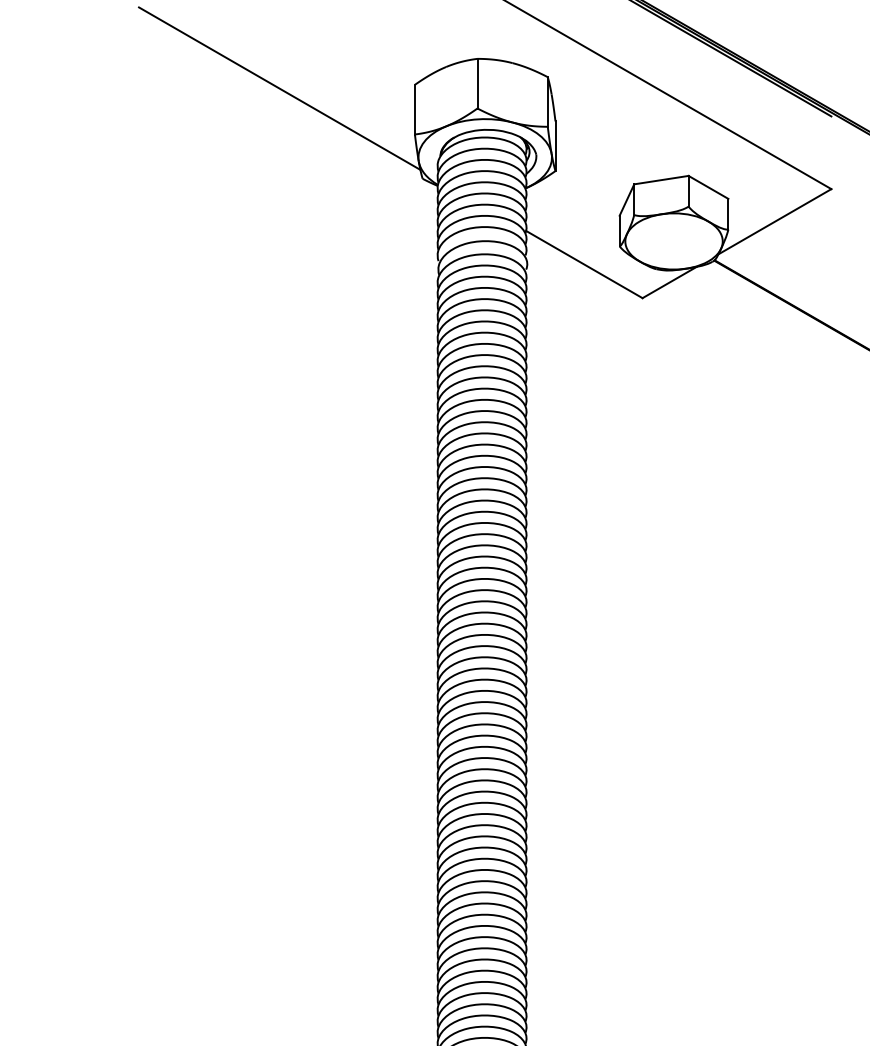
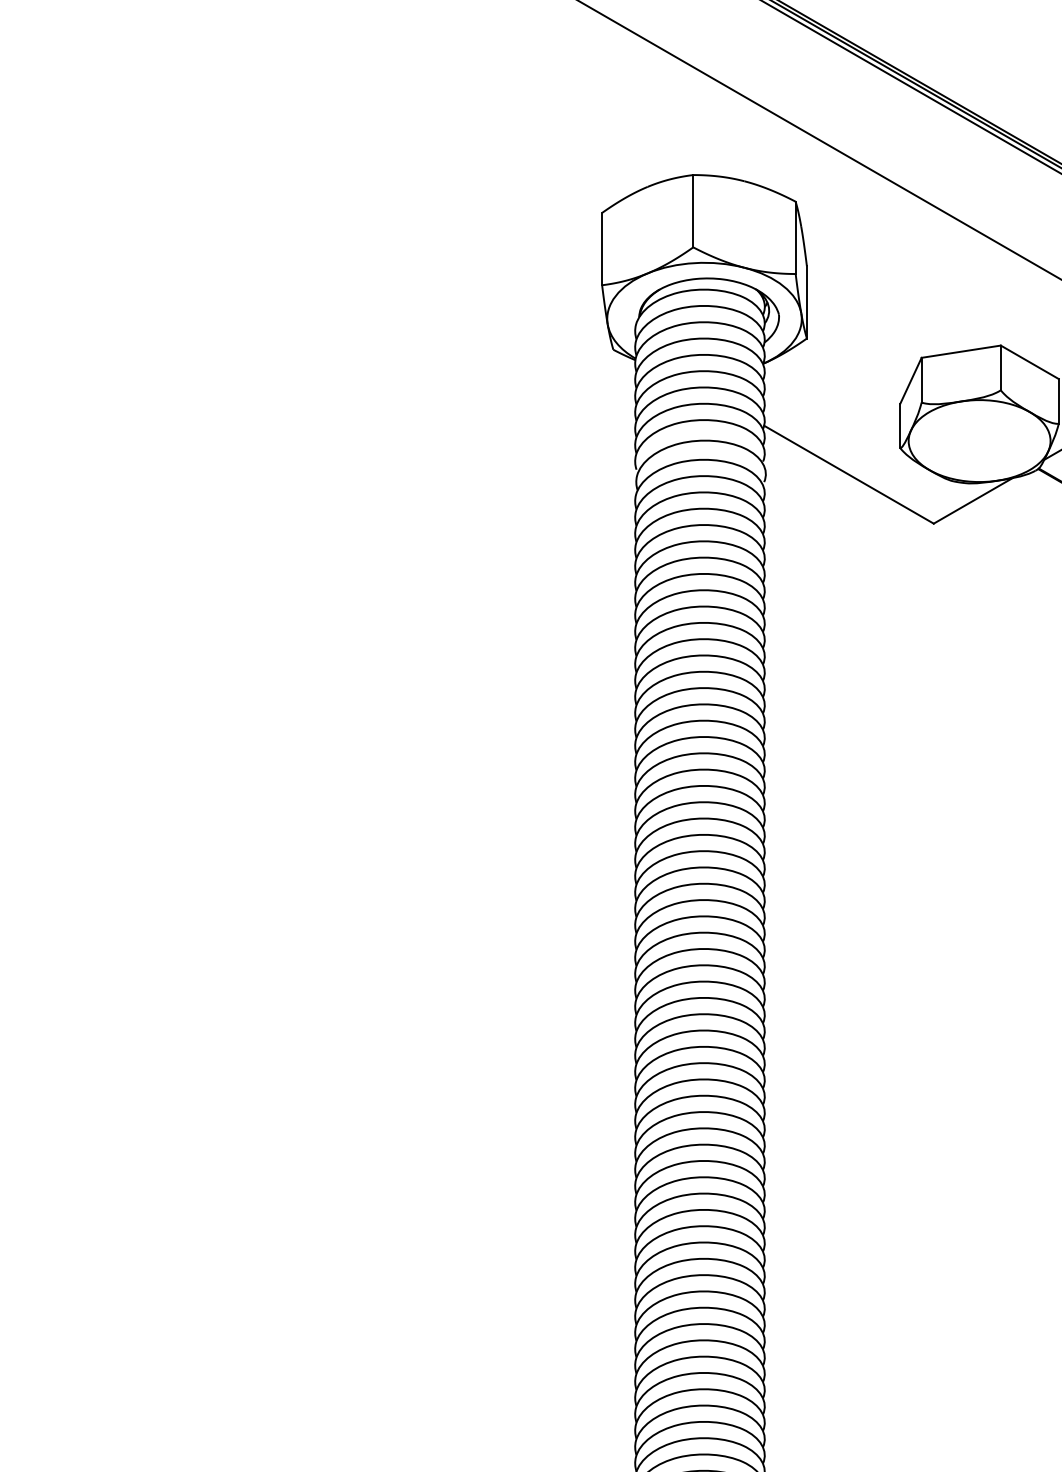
line: (279, 88) -> (404, 218), removed

